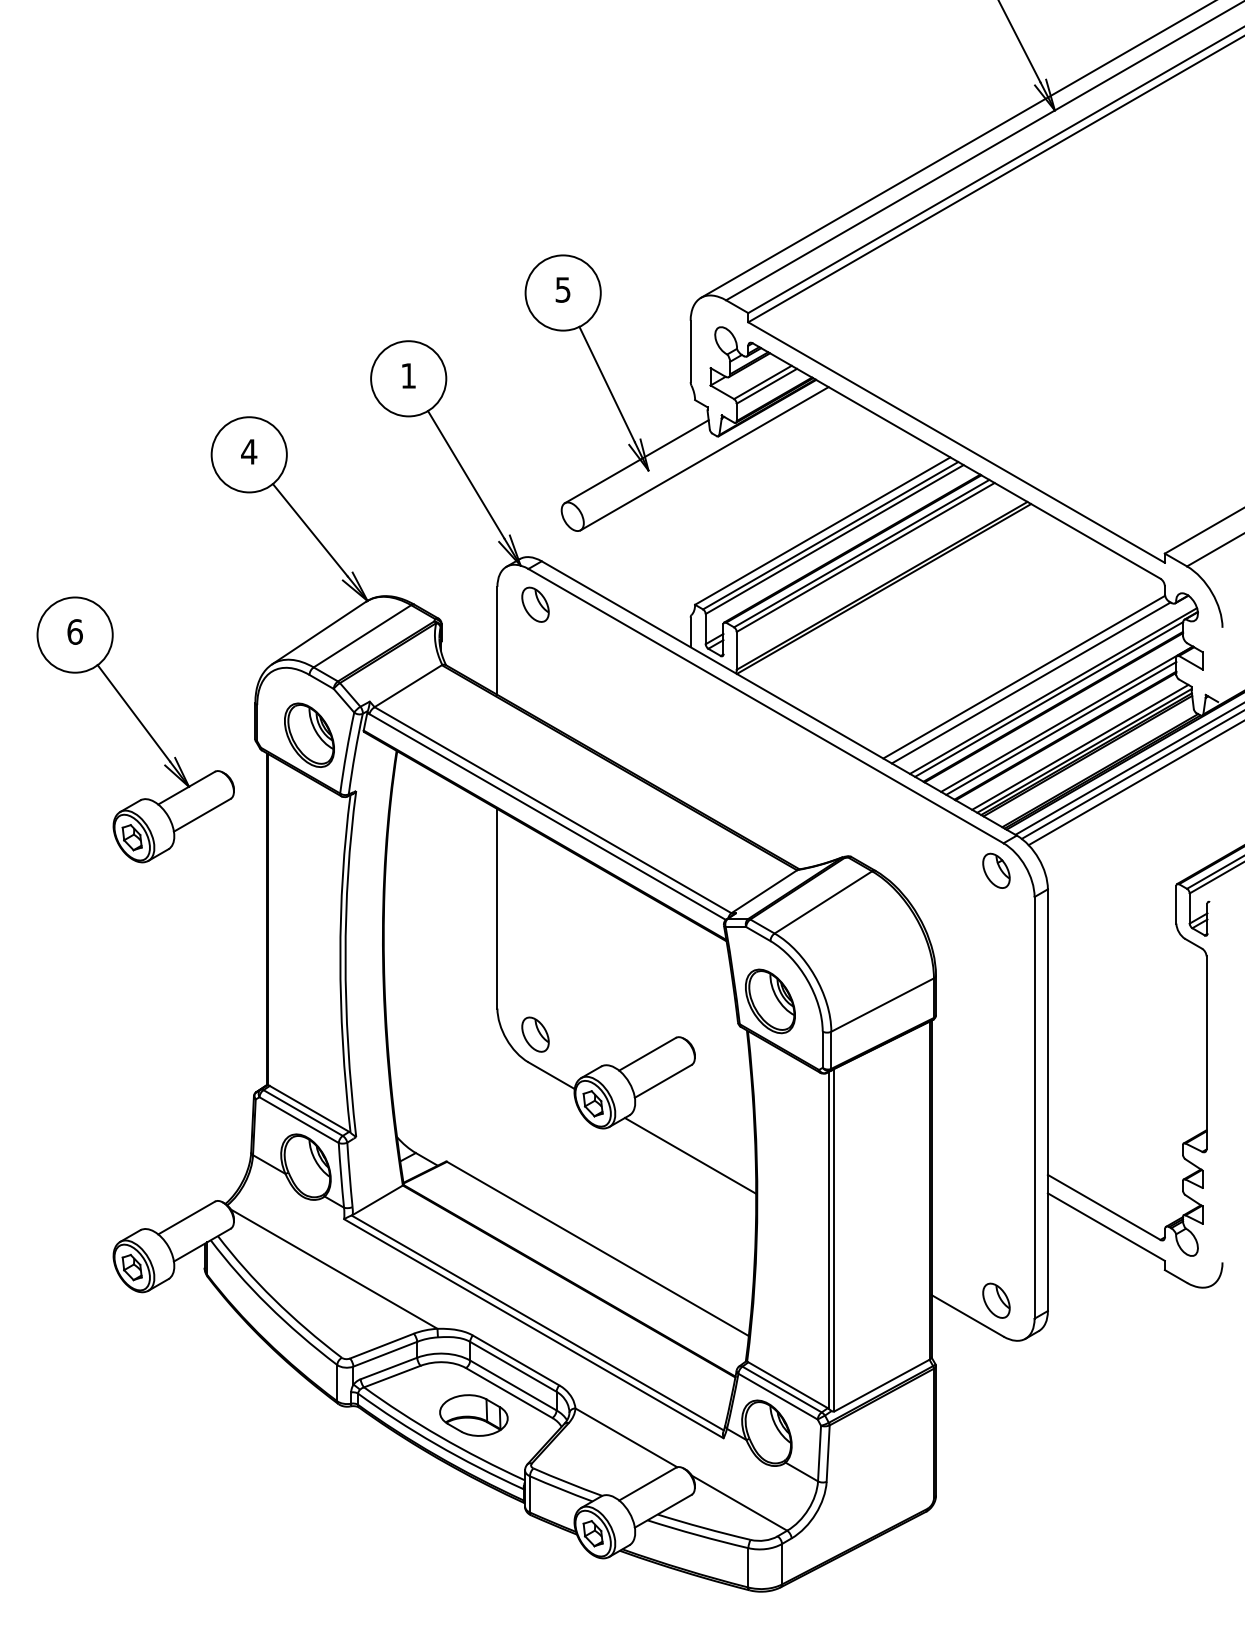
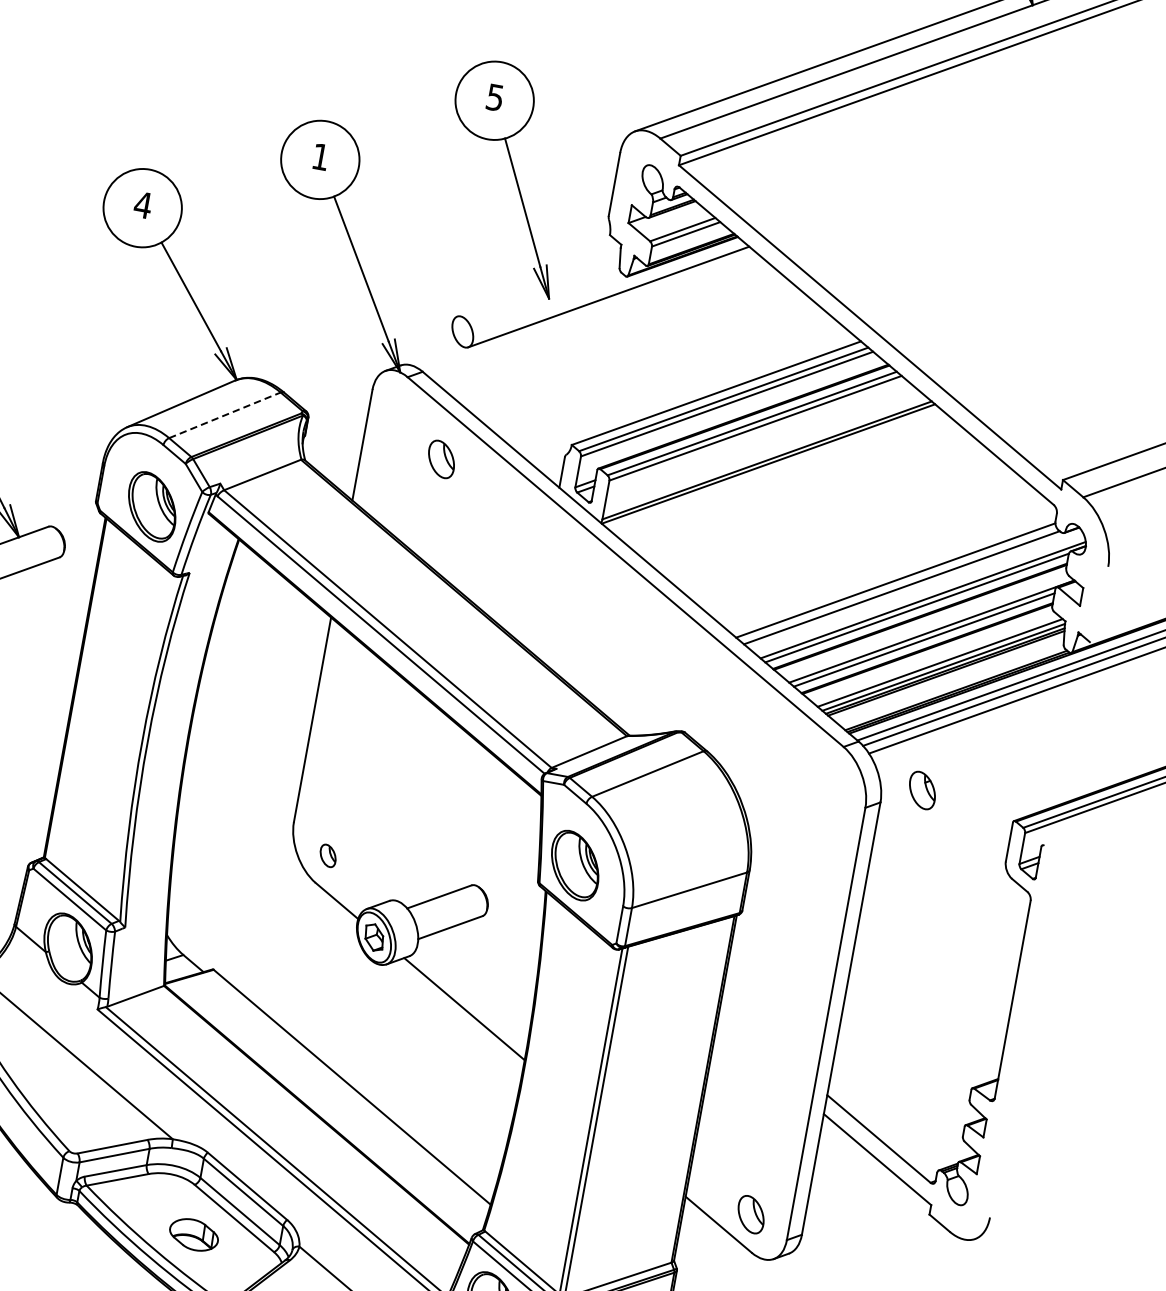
line: (636, 461) -> (538, 287), removed
part: (535, 604) -> (441, 459), moved
line: (362, 636) -> (224, 415), solid -> dashed
part: (996, 870) -> (922, 790), moved
part: (535, 1034) -> (328, 855), size x0.6
part: (473, 1415) -> (193, 1234), size x0.7

